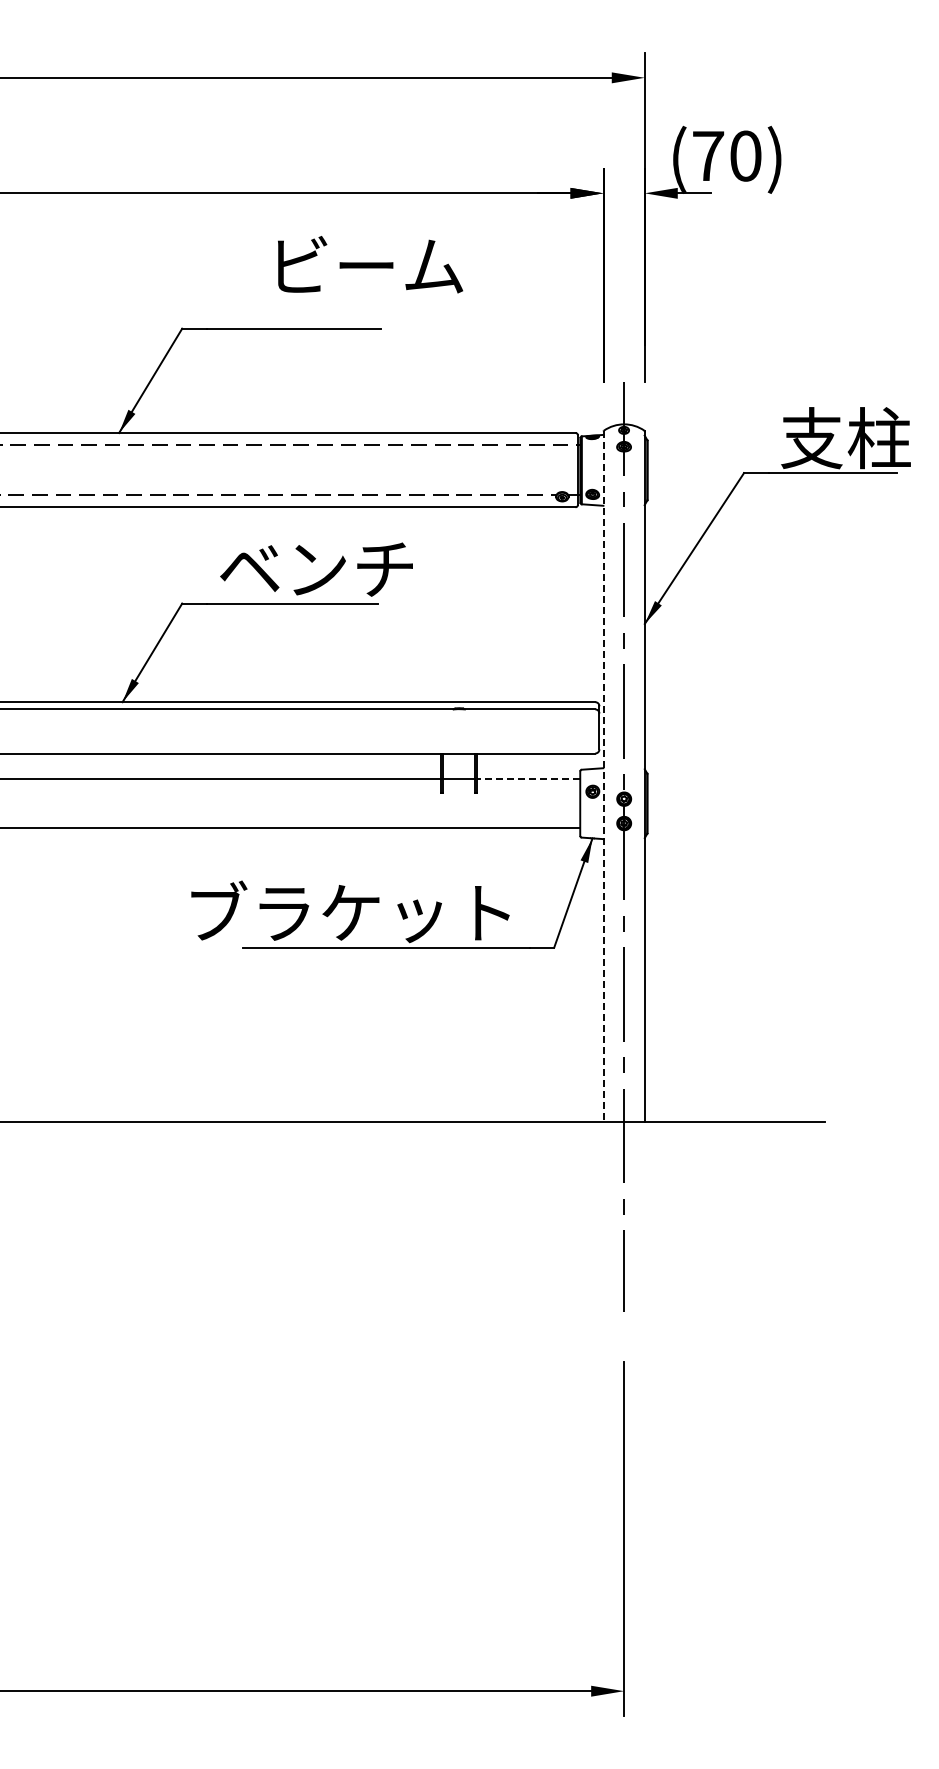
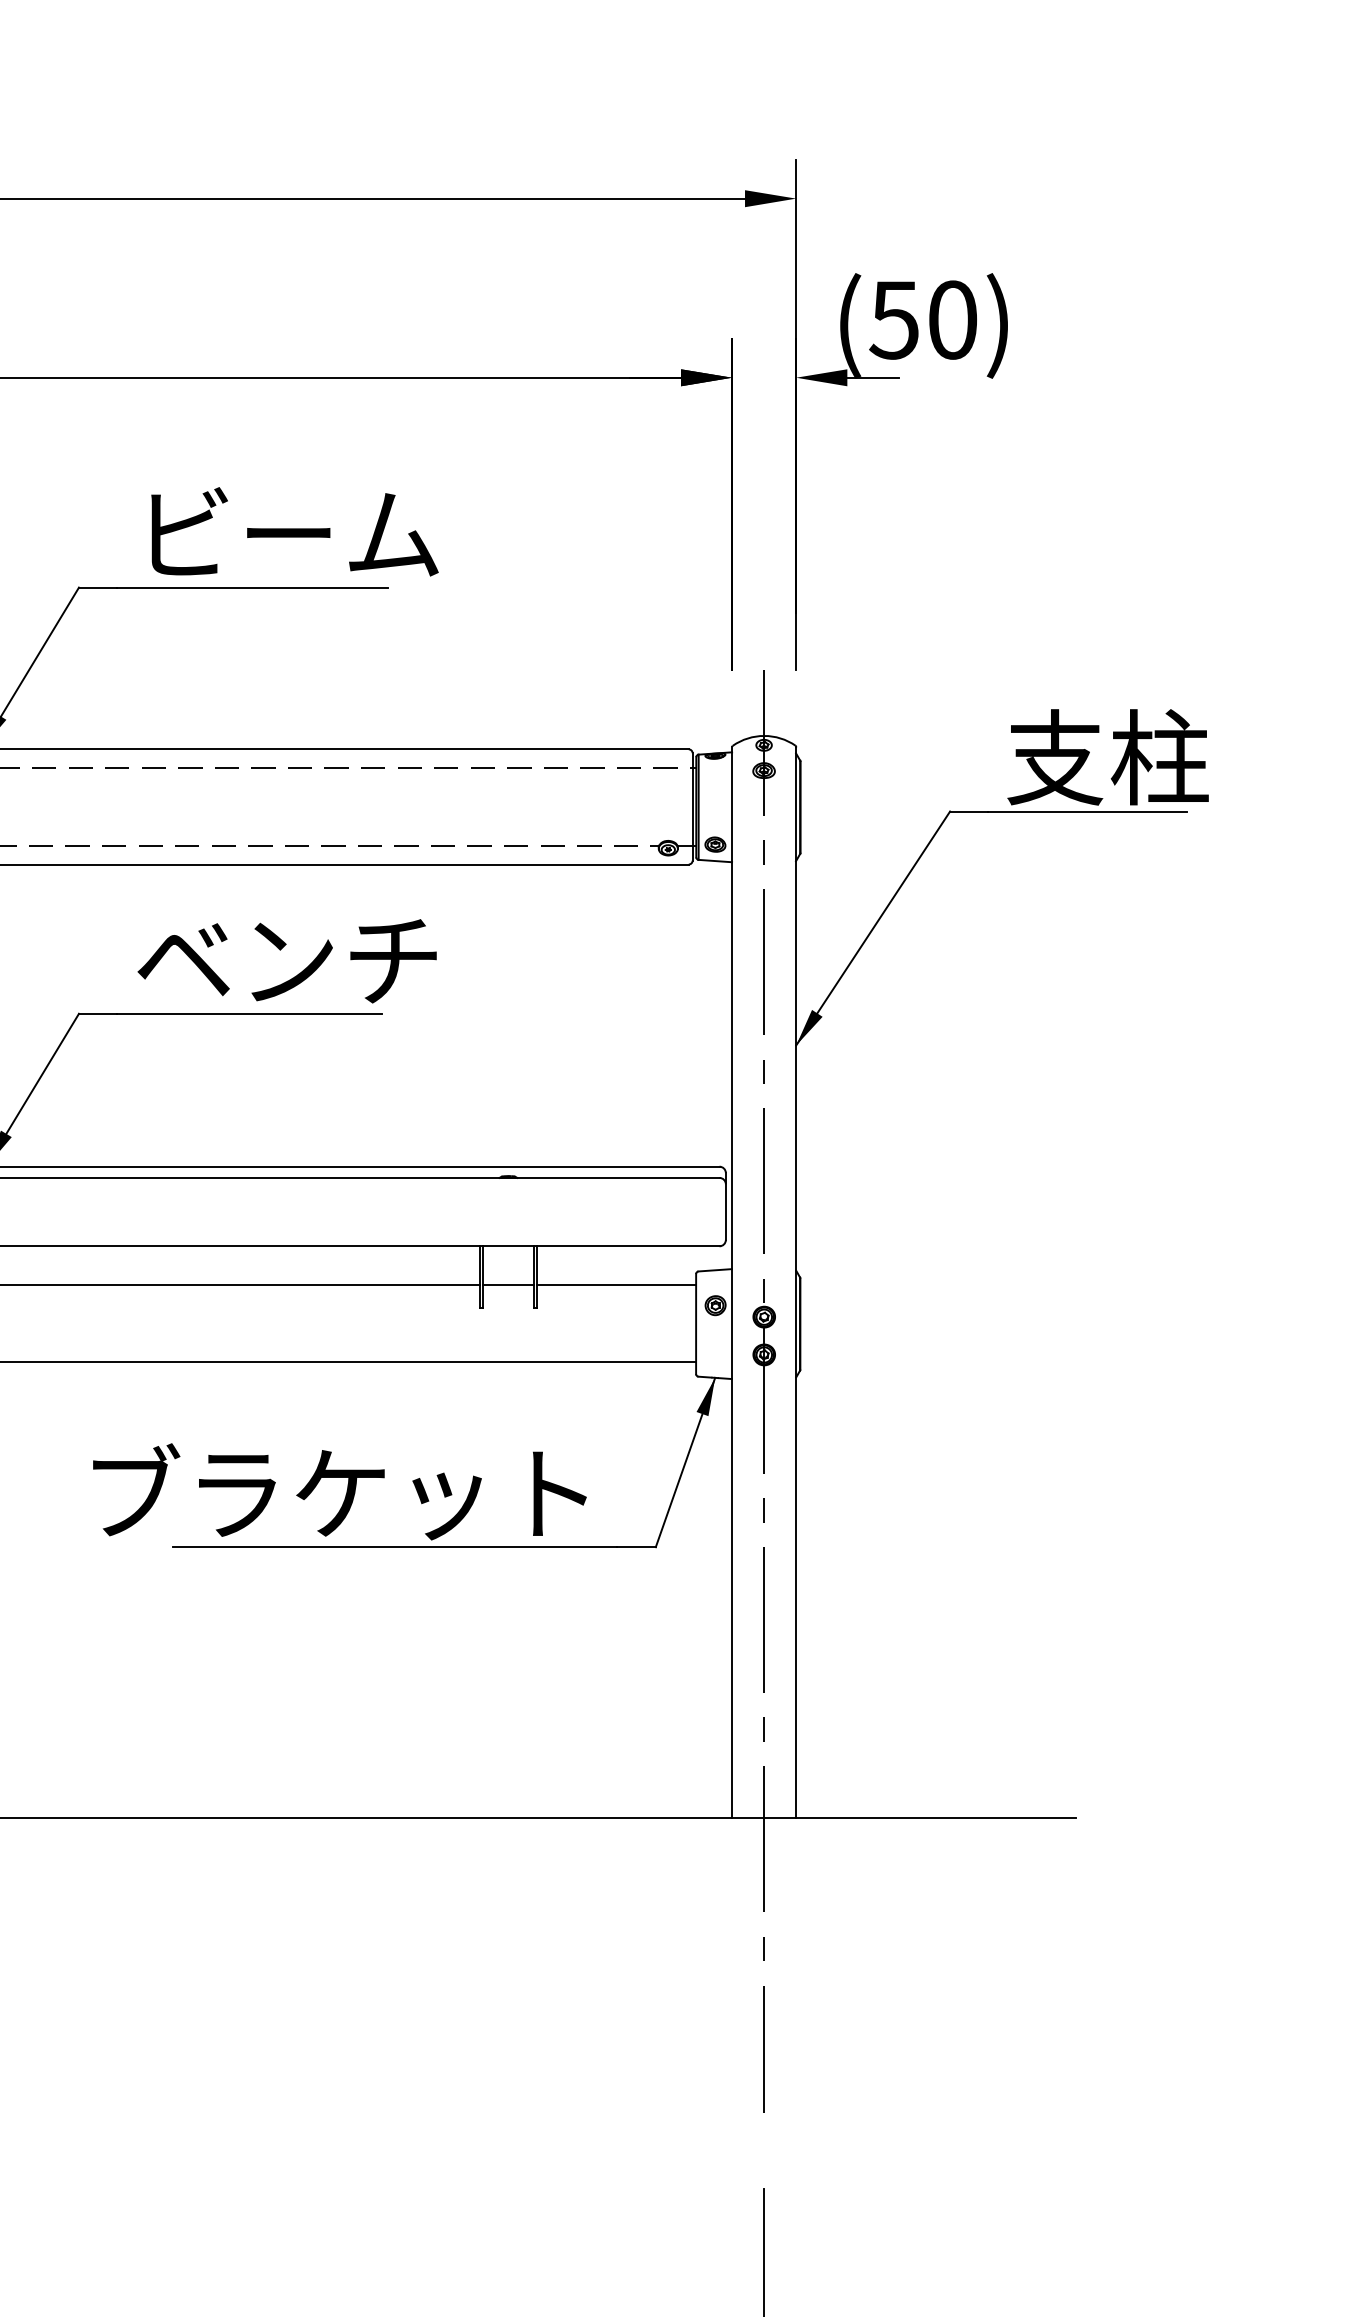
text: (707, 156) -> (893, 320), (70) -> (50)
text: (370, 264) -> (294, 531), moved
line: (603, 777) -> (732, 1283), dashed -> solid
line: (528, 778) -> (615, 1285), dashed -> solid

